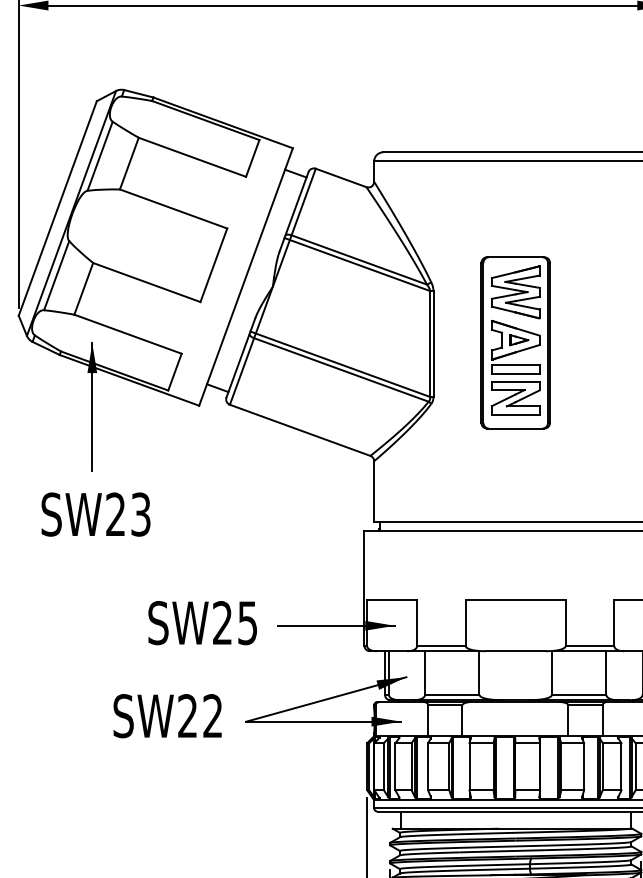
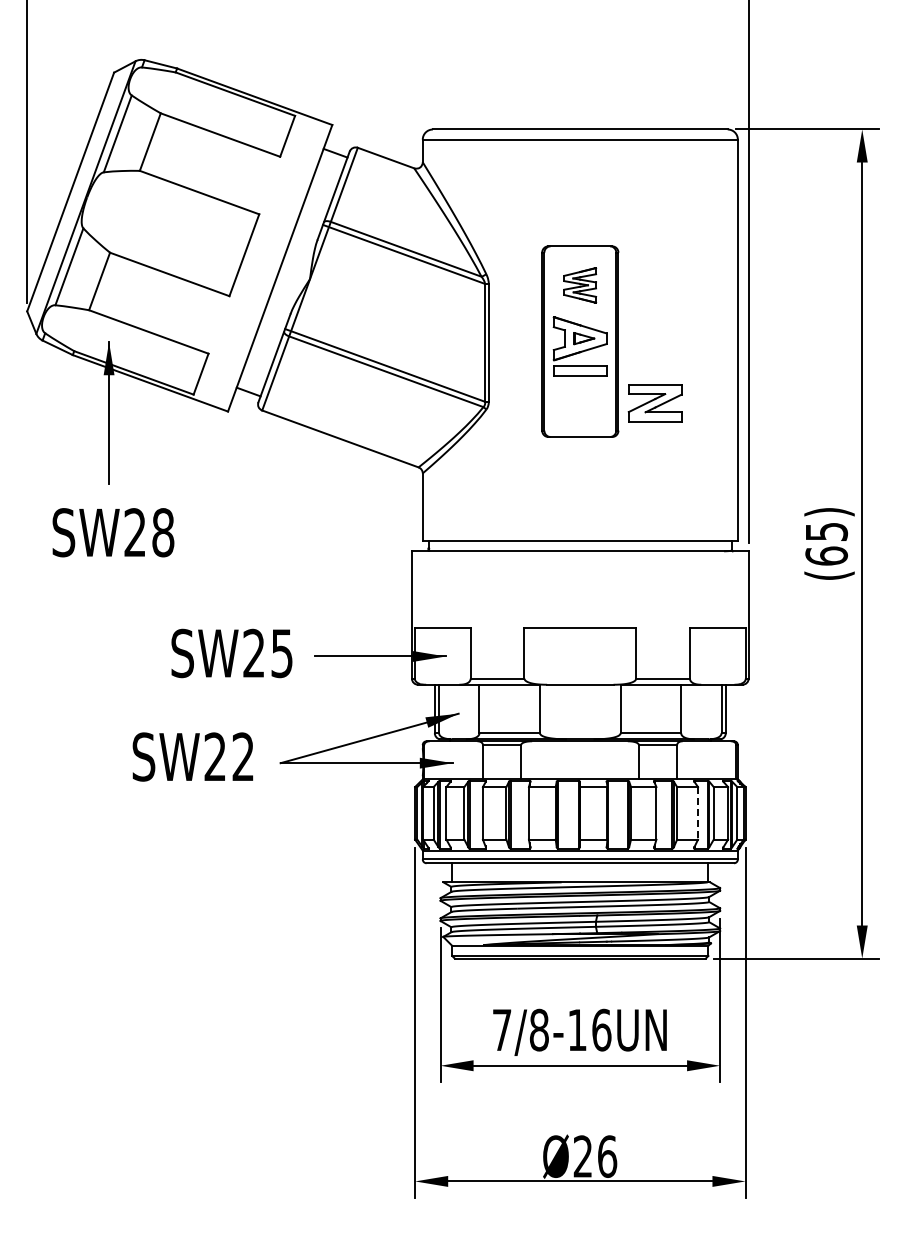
part: (514, 292) -> (579, 285), size x0.6
part: (514, 398) -> (654, 403), moved
text: (141, 514) -> (163, 532), SW23 -> SW28
line: (621, 766) -> (698, 813), solid -> dashed

